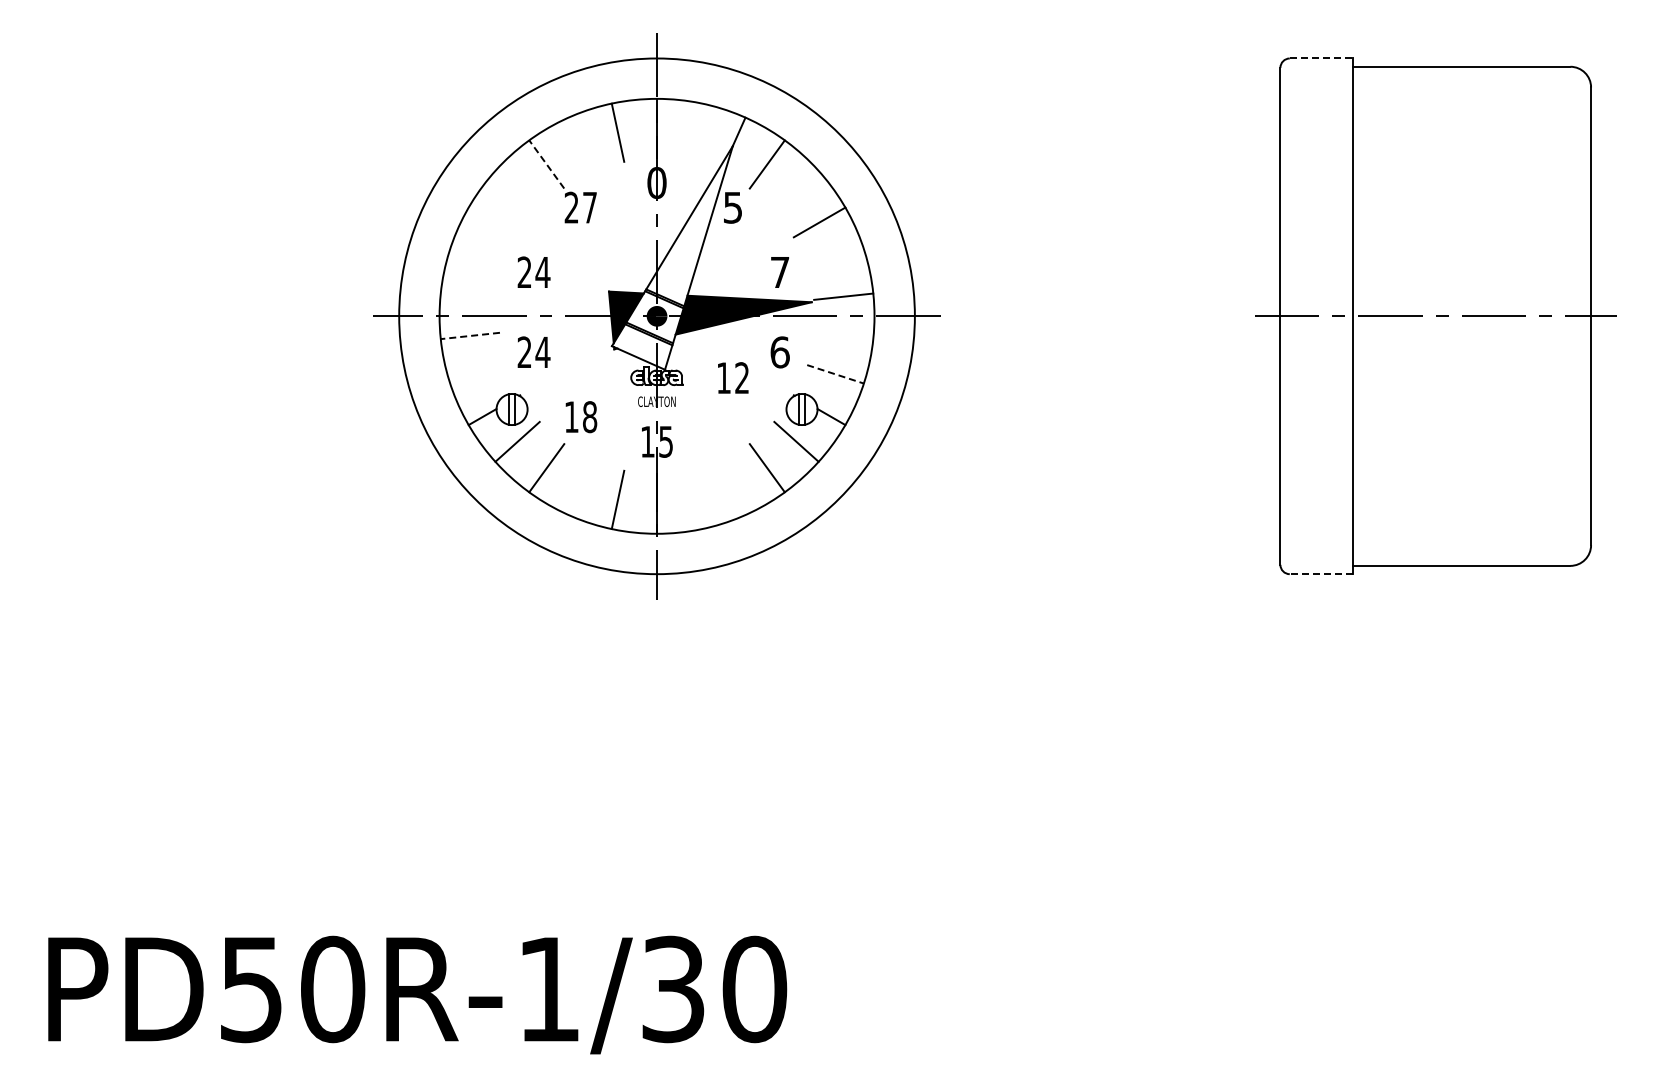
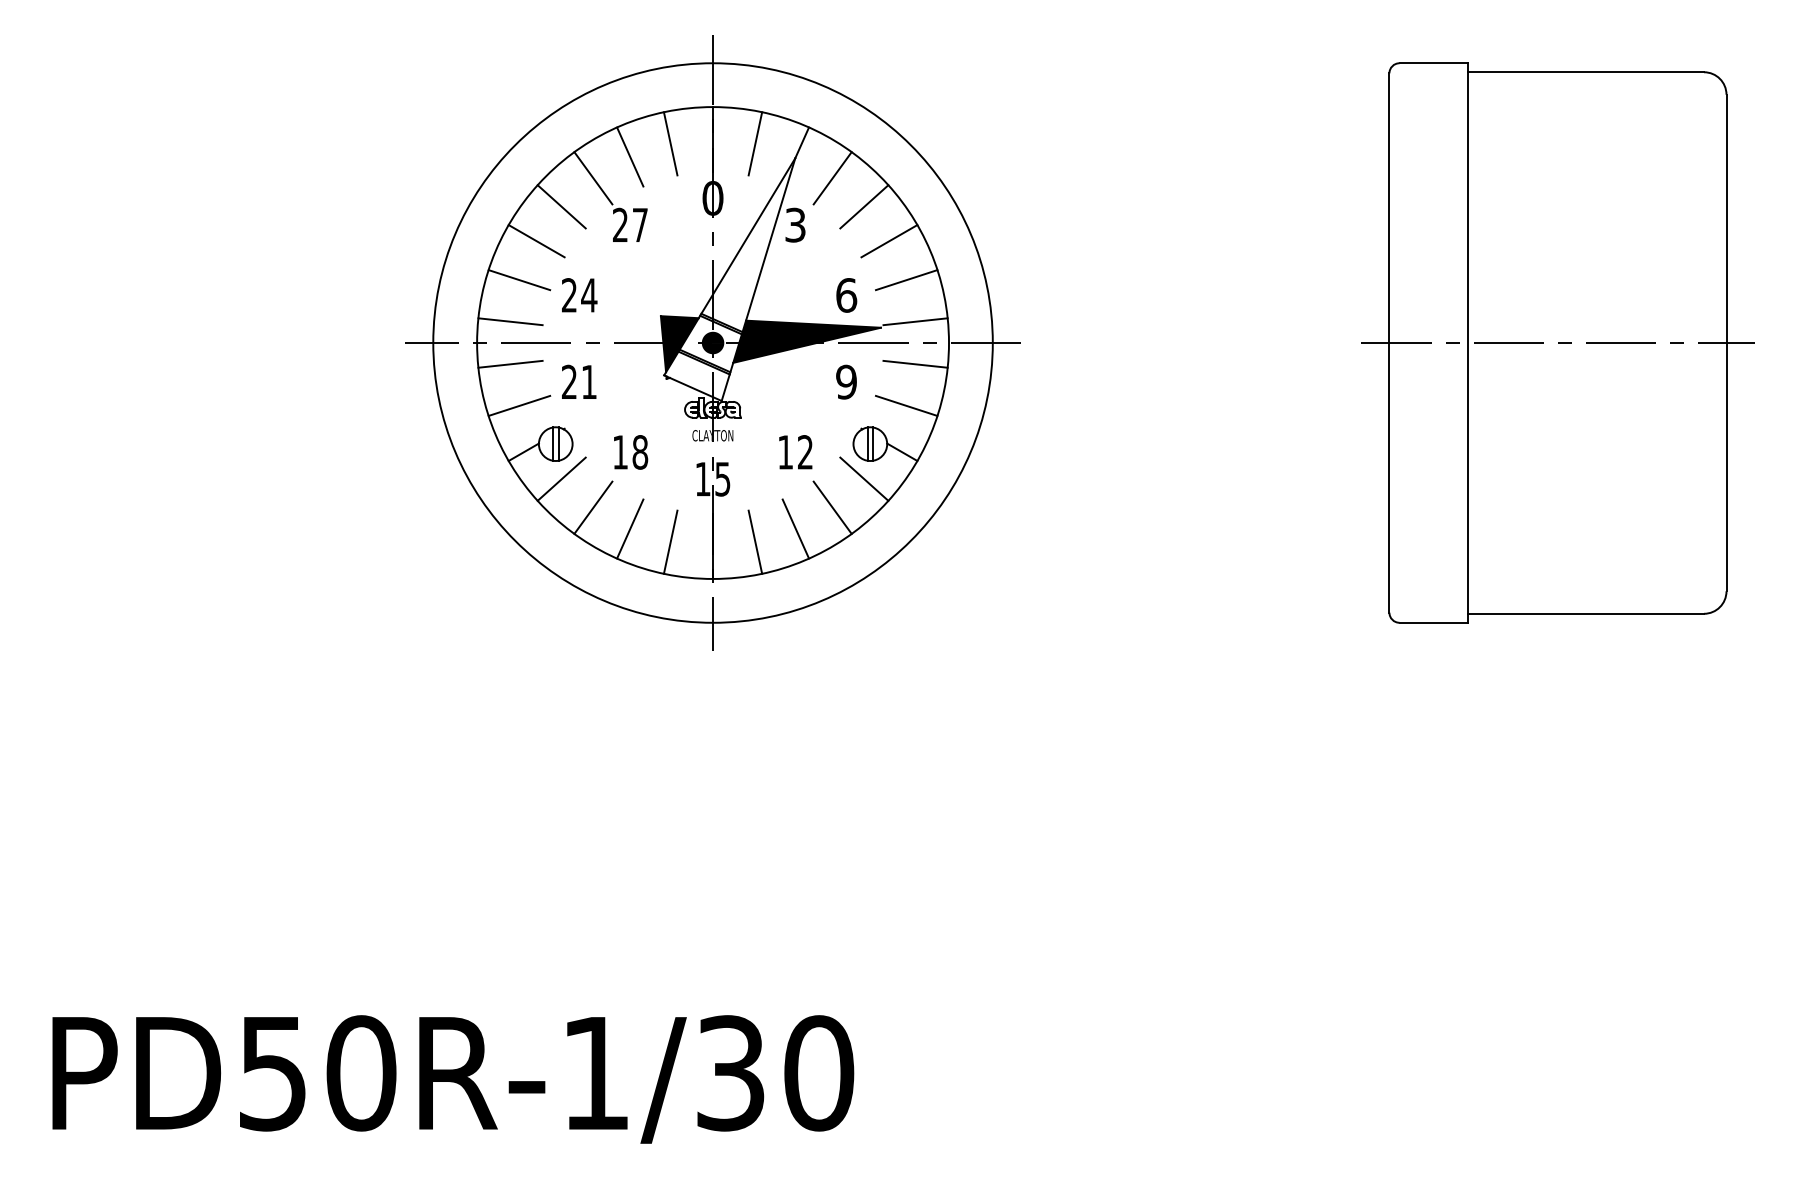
line: (1321, 58) -> (1433, 63), dashed -> solid
line: (695, 132) -> (754, 143), added
line: (580, 144) -> (629, 156), added
line: (546, 164) -> (593, 178), dashed -> solid
line: (517, 190) -> (561, 206), added
line: (796, 190) -> (864, 206), added
text: (733, 207) -> (796, 224), 5 -> 3
line: (494, 222) -> (536, 241), added
line: (478, 258) -> (519, 280), added
line: (835, 258) -> (906, 280), added
text: (779, 272) -> (845, 295), 7 -> 6
line: (469, 296) -> (509, 321), added
line: (470, 335) -> (510, 363), dashed -> solid
line: (843, 335) -> (915, 363), added
text: (542, 351) -> (588, 381), 24 -> 21
text: (779, 352) -> (845, 382), 6 -> 9
line: (478, 374) -> (519, 406), added
line: (835, 374) -> (906, 406), dashed -> solid
text: (733, 377) -> (796, 451), moved
line: (580, 487) -> (629, 528), added
line: (733, 487) -> (796, 528), added
line: (695, 499) -> (754, 541), added
line: (1321, 574) -> (1433, 623), dashed -> solid

